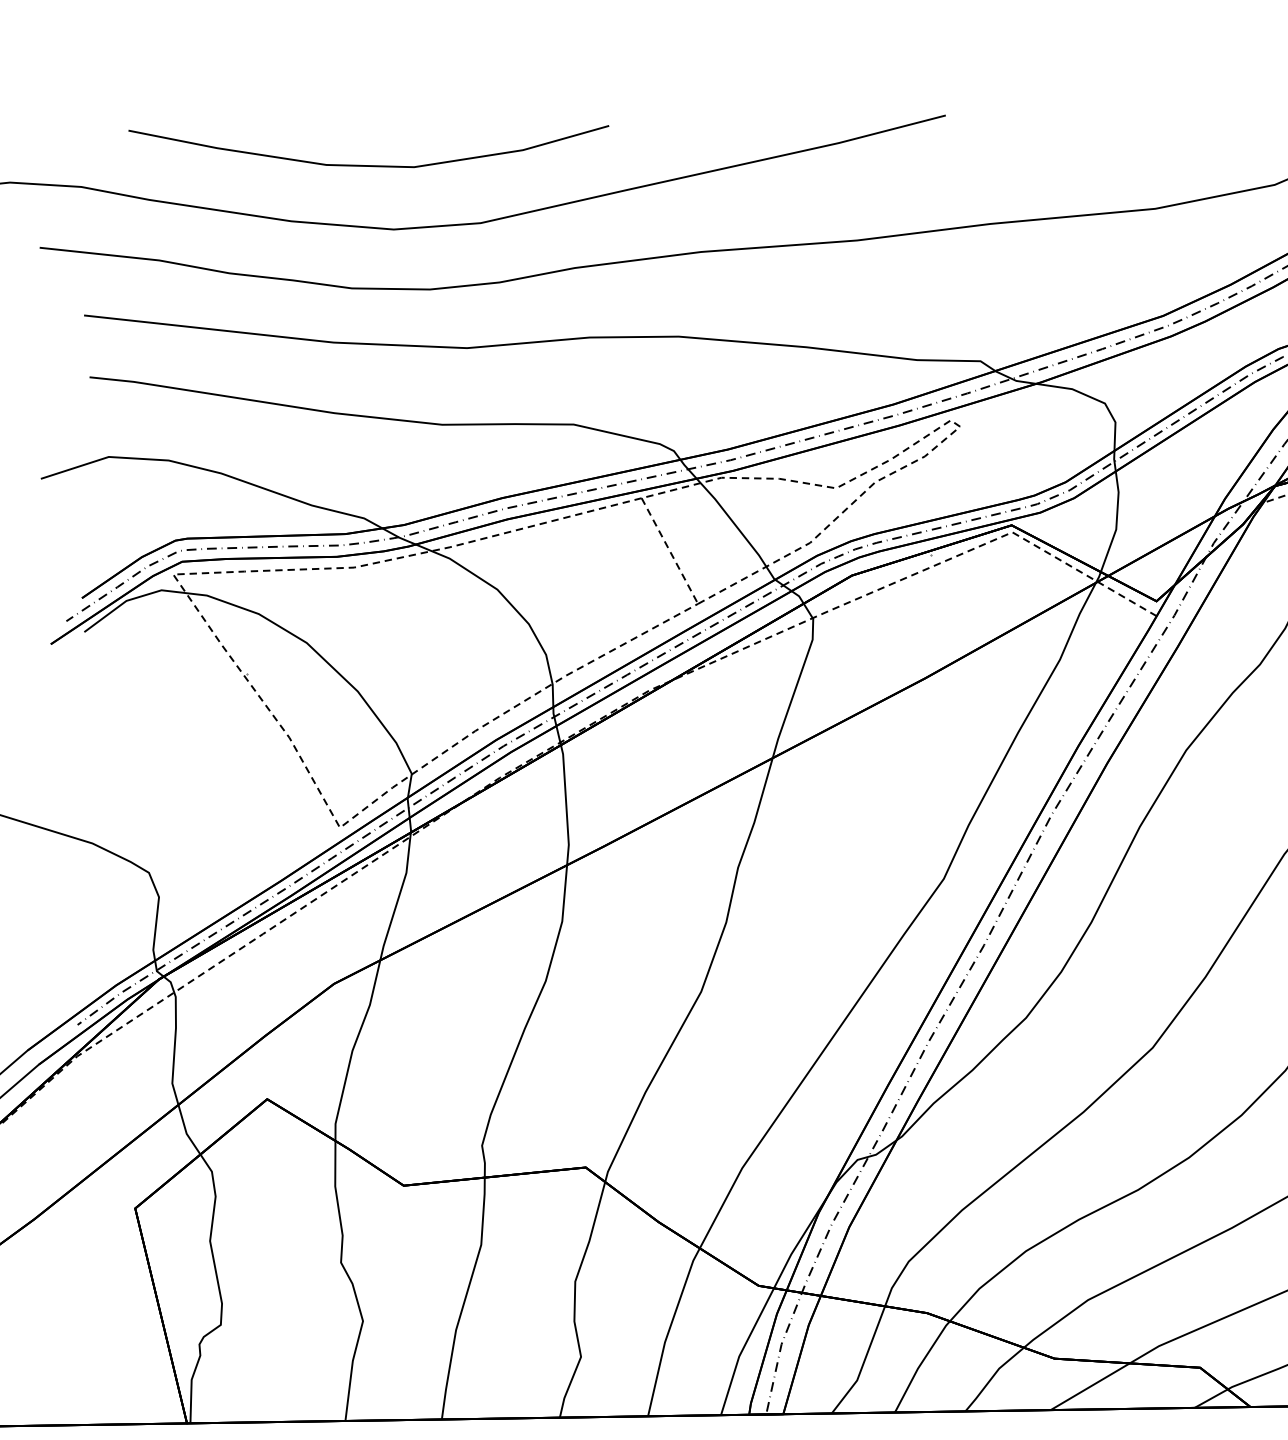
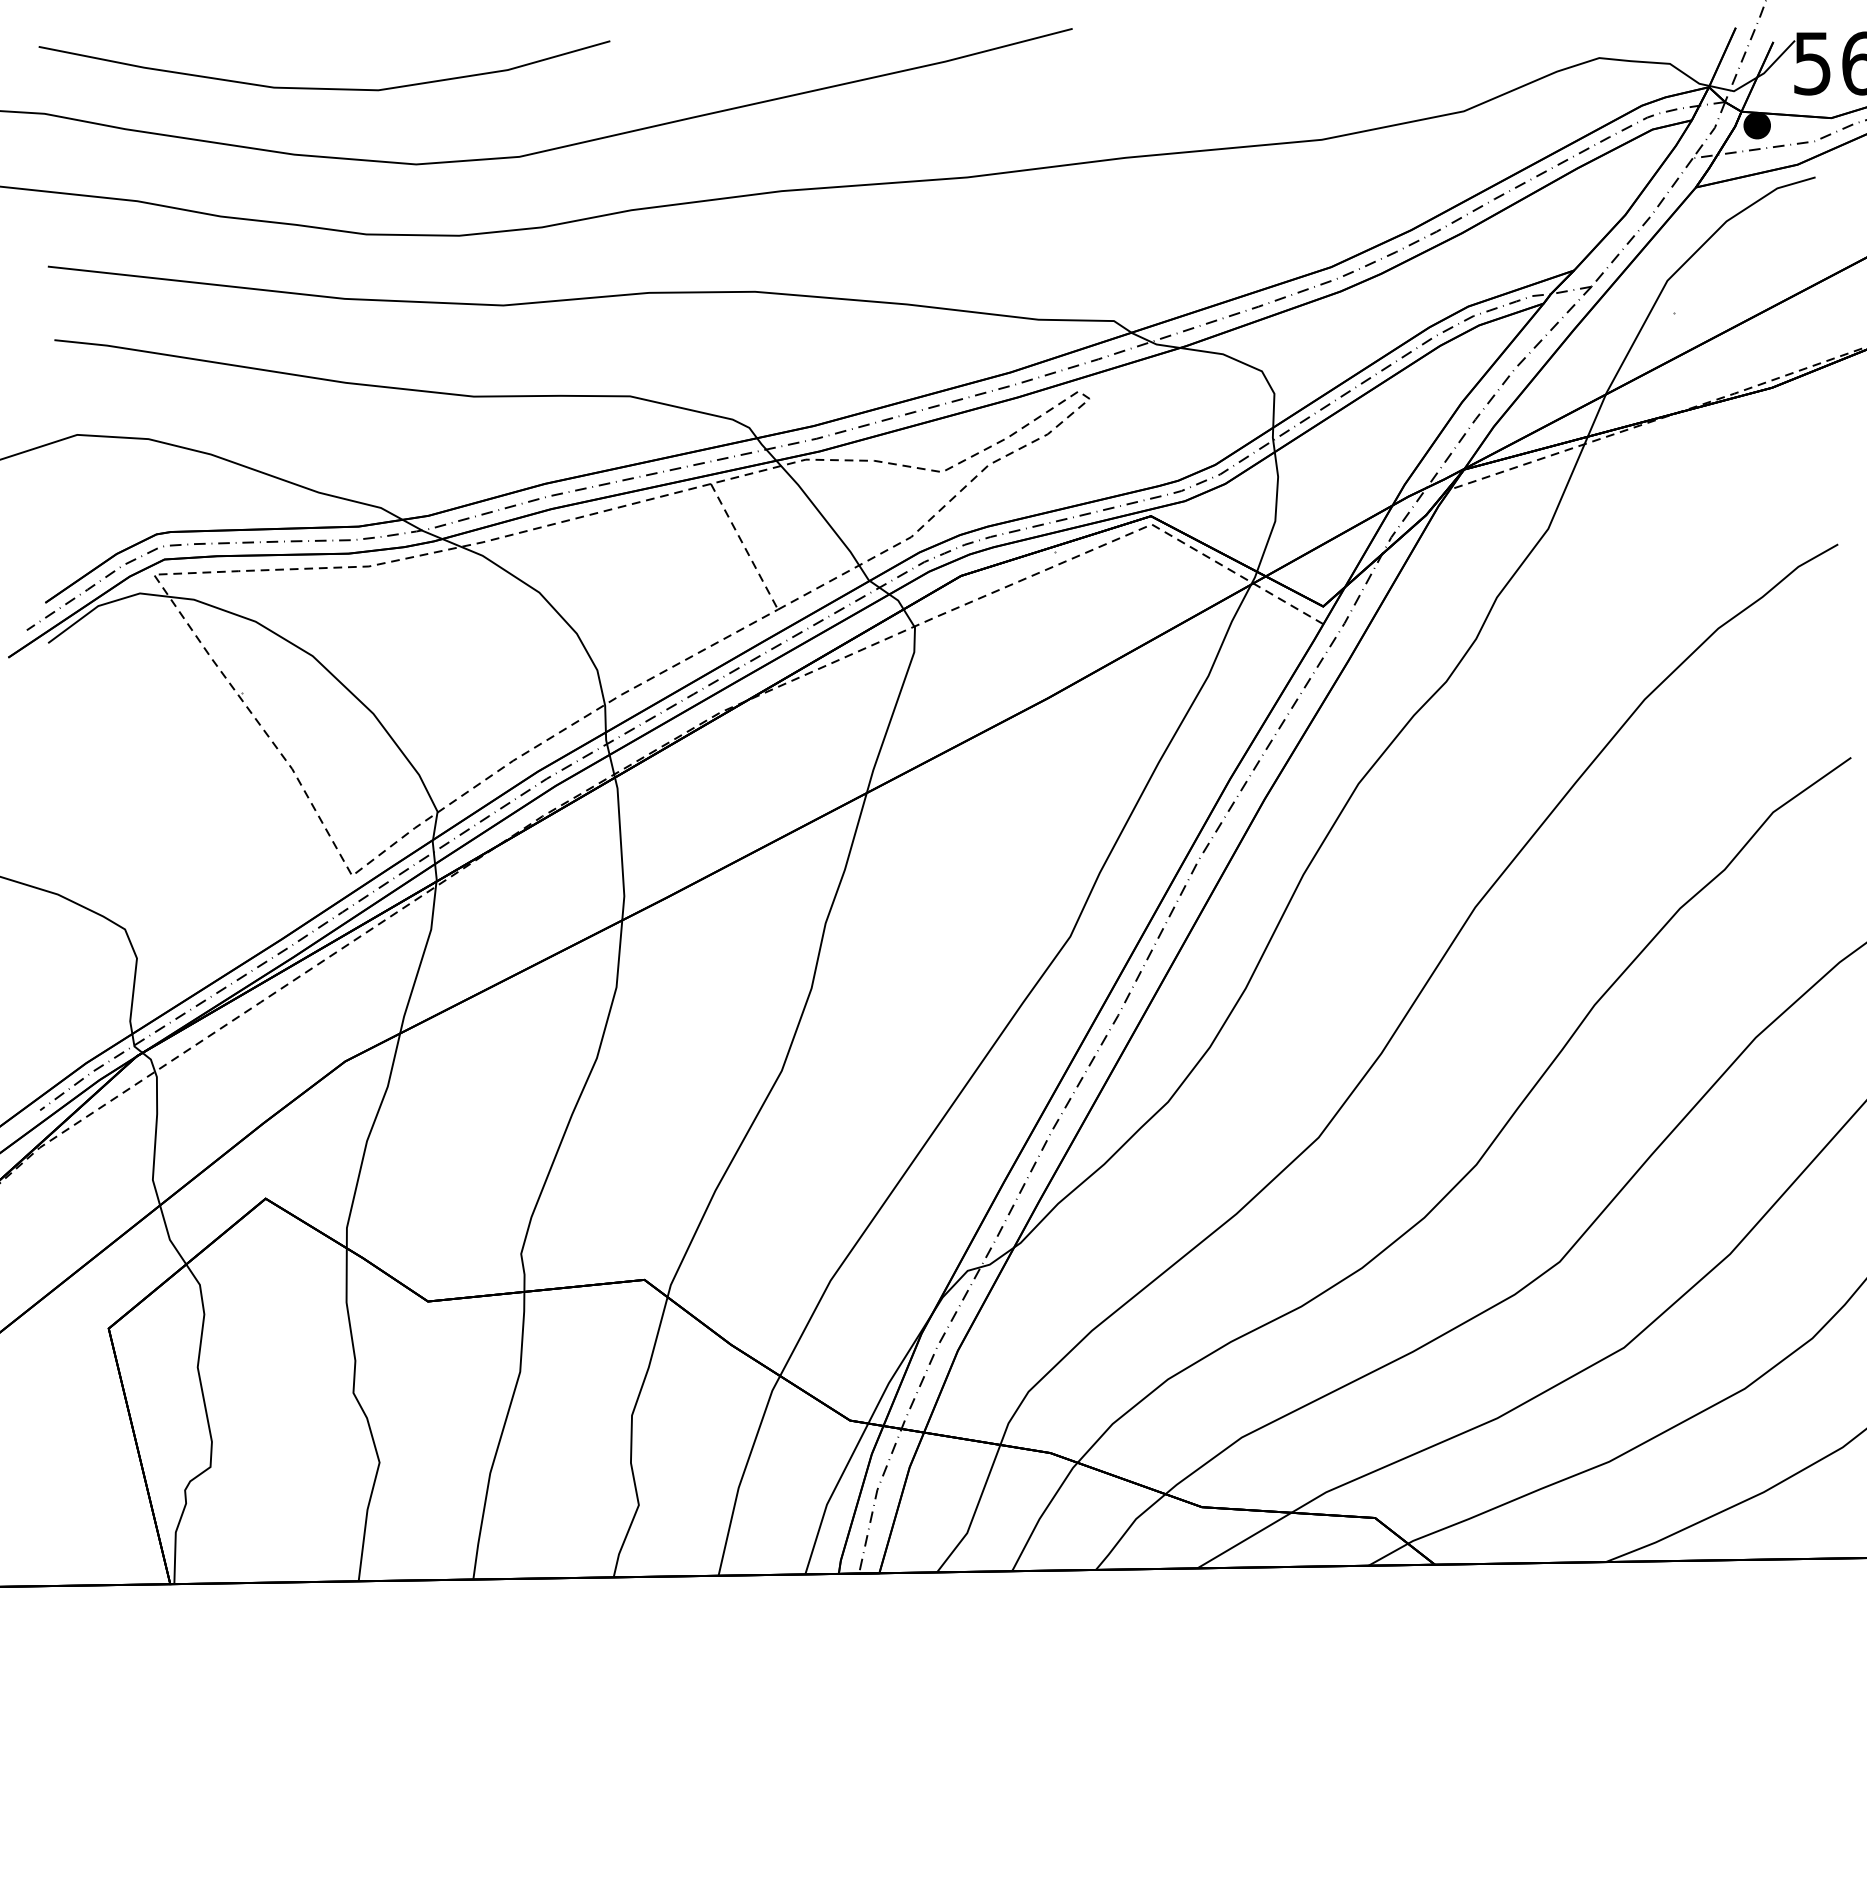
curve: (365, 164) -> (320, 87), moved

